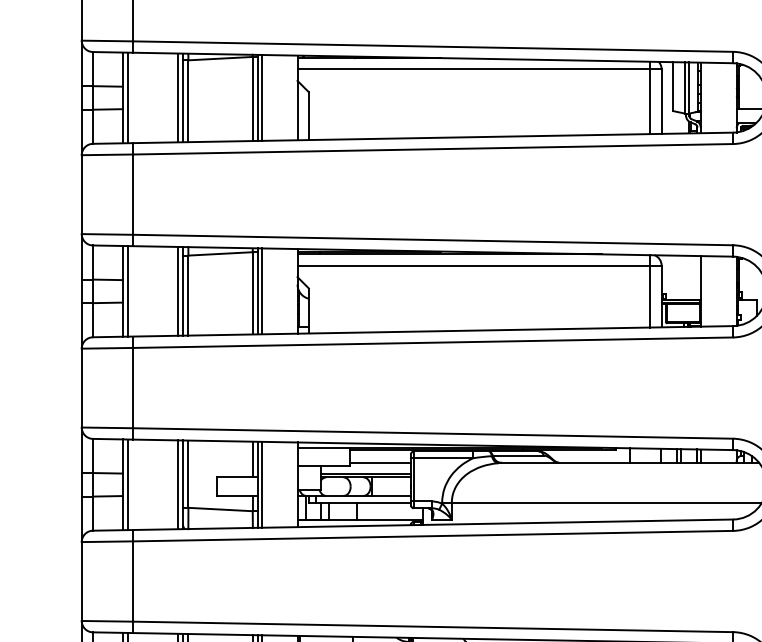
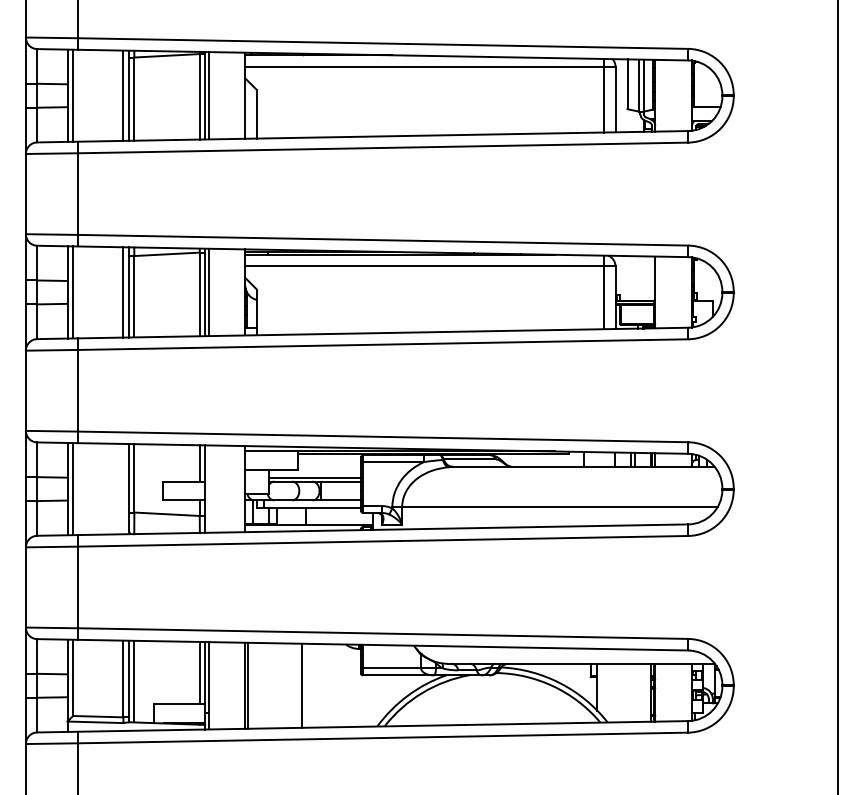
line: (380, 462) -> (329, 466), removed
line: (177, 484) -> (123, 488), removed
line: (261, 484) -> (208, 488), removed

